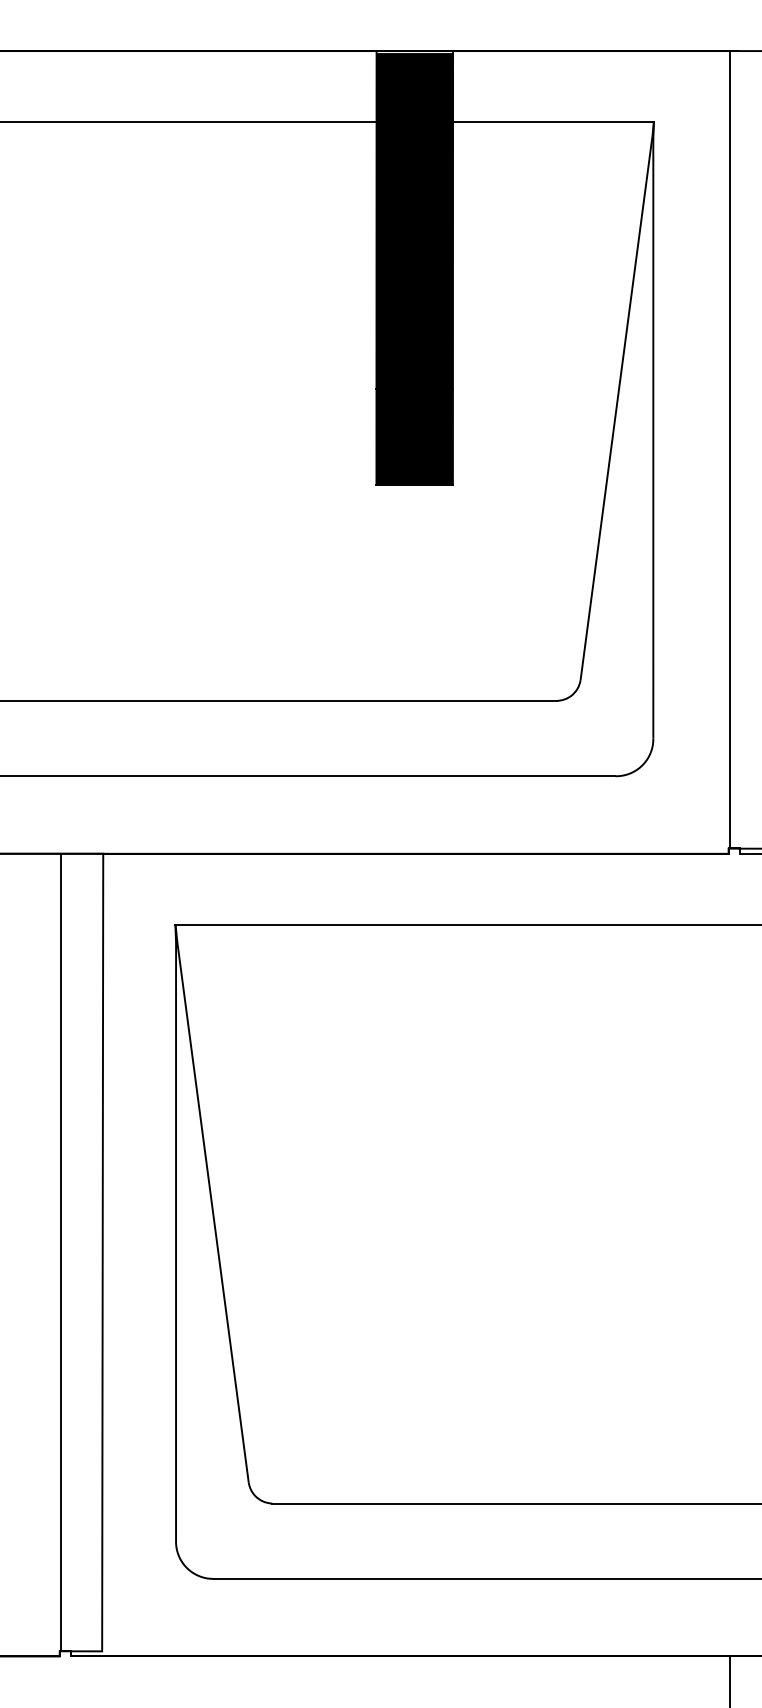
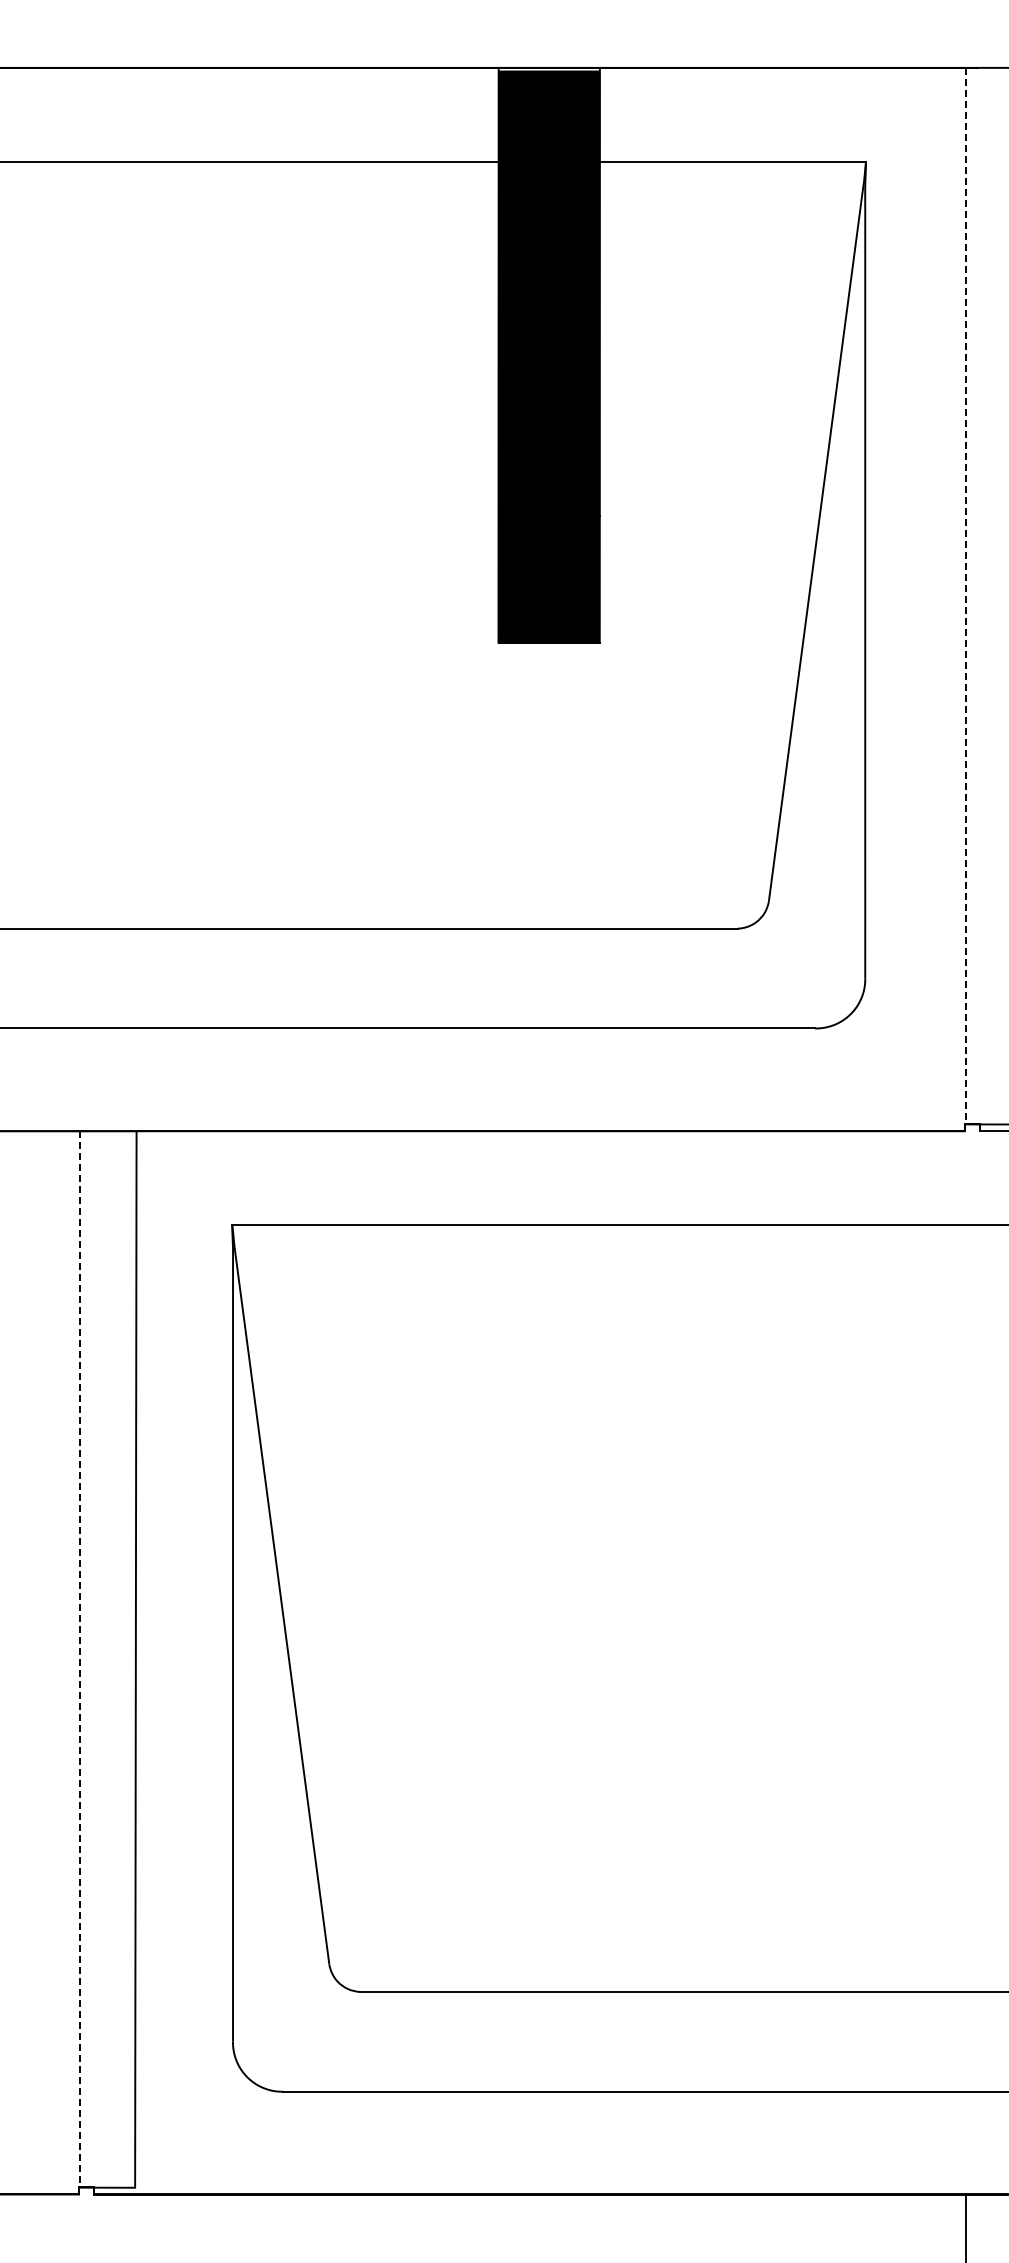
line: (729, 450) -> (966, 596), solid -> dashed
line: (60, 1252) -> (80, 1659), solid -> dashed

